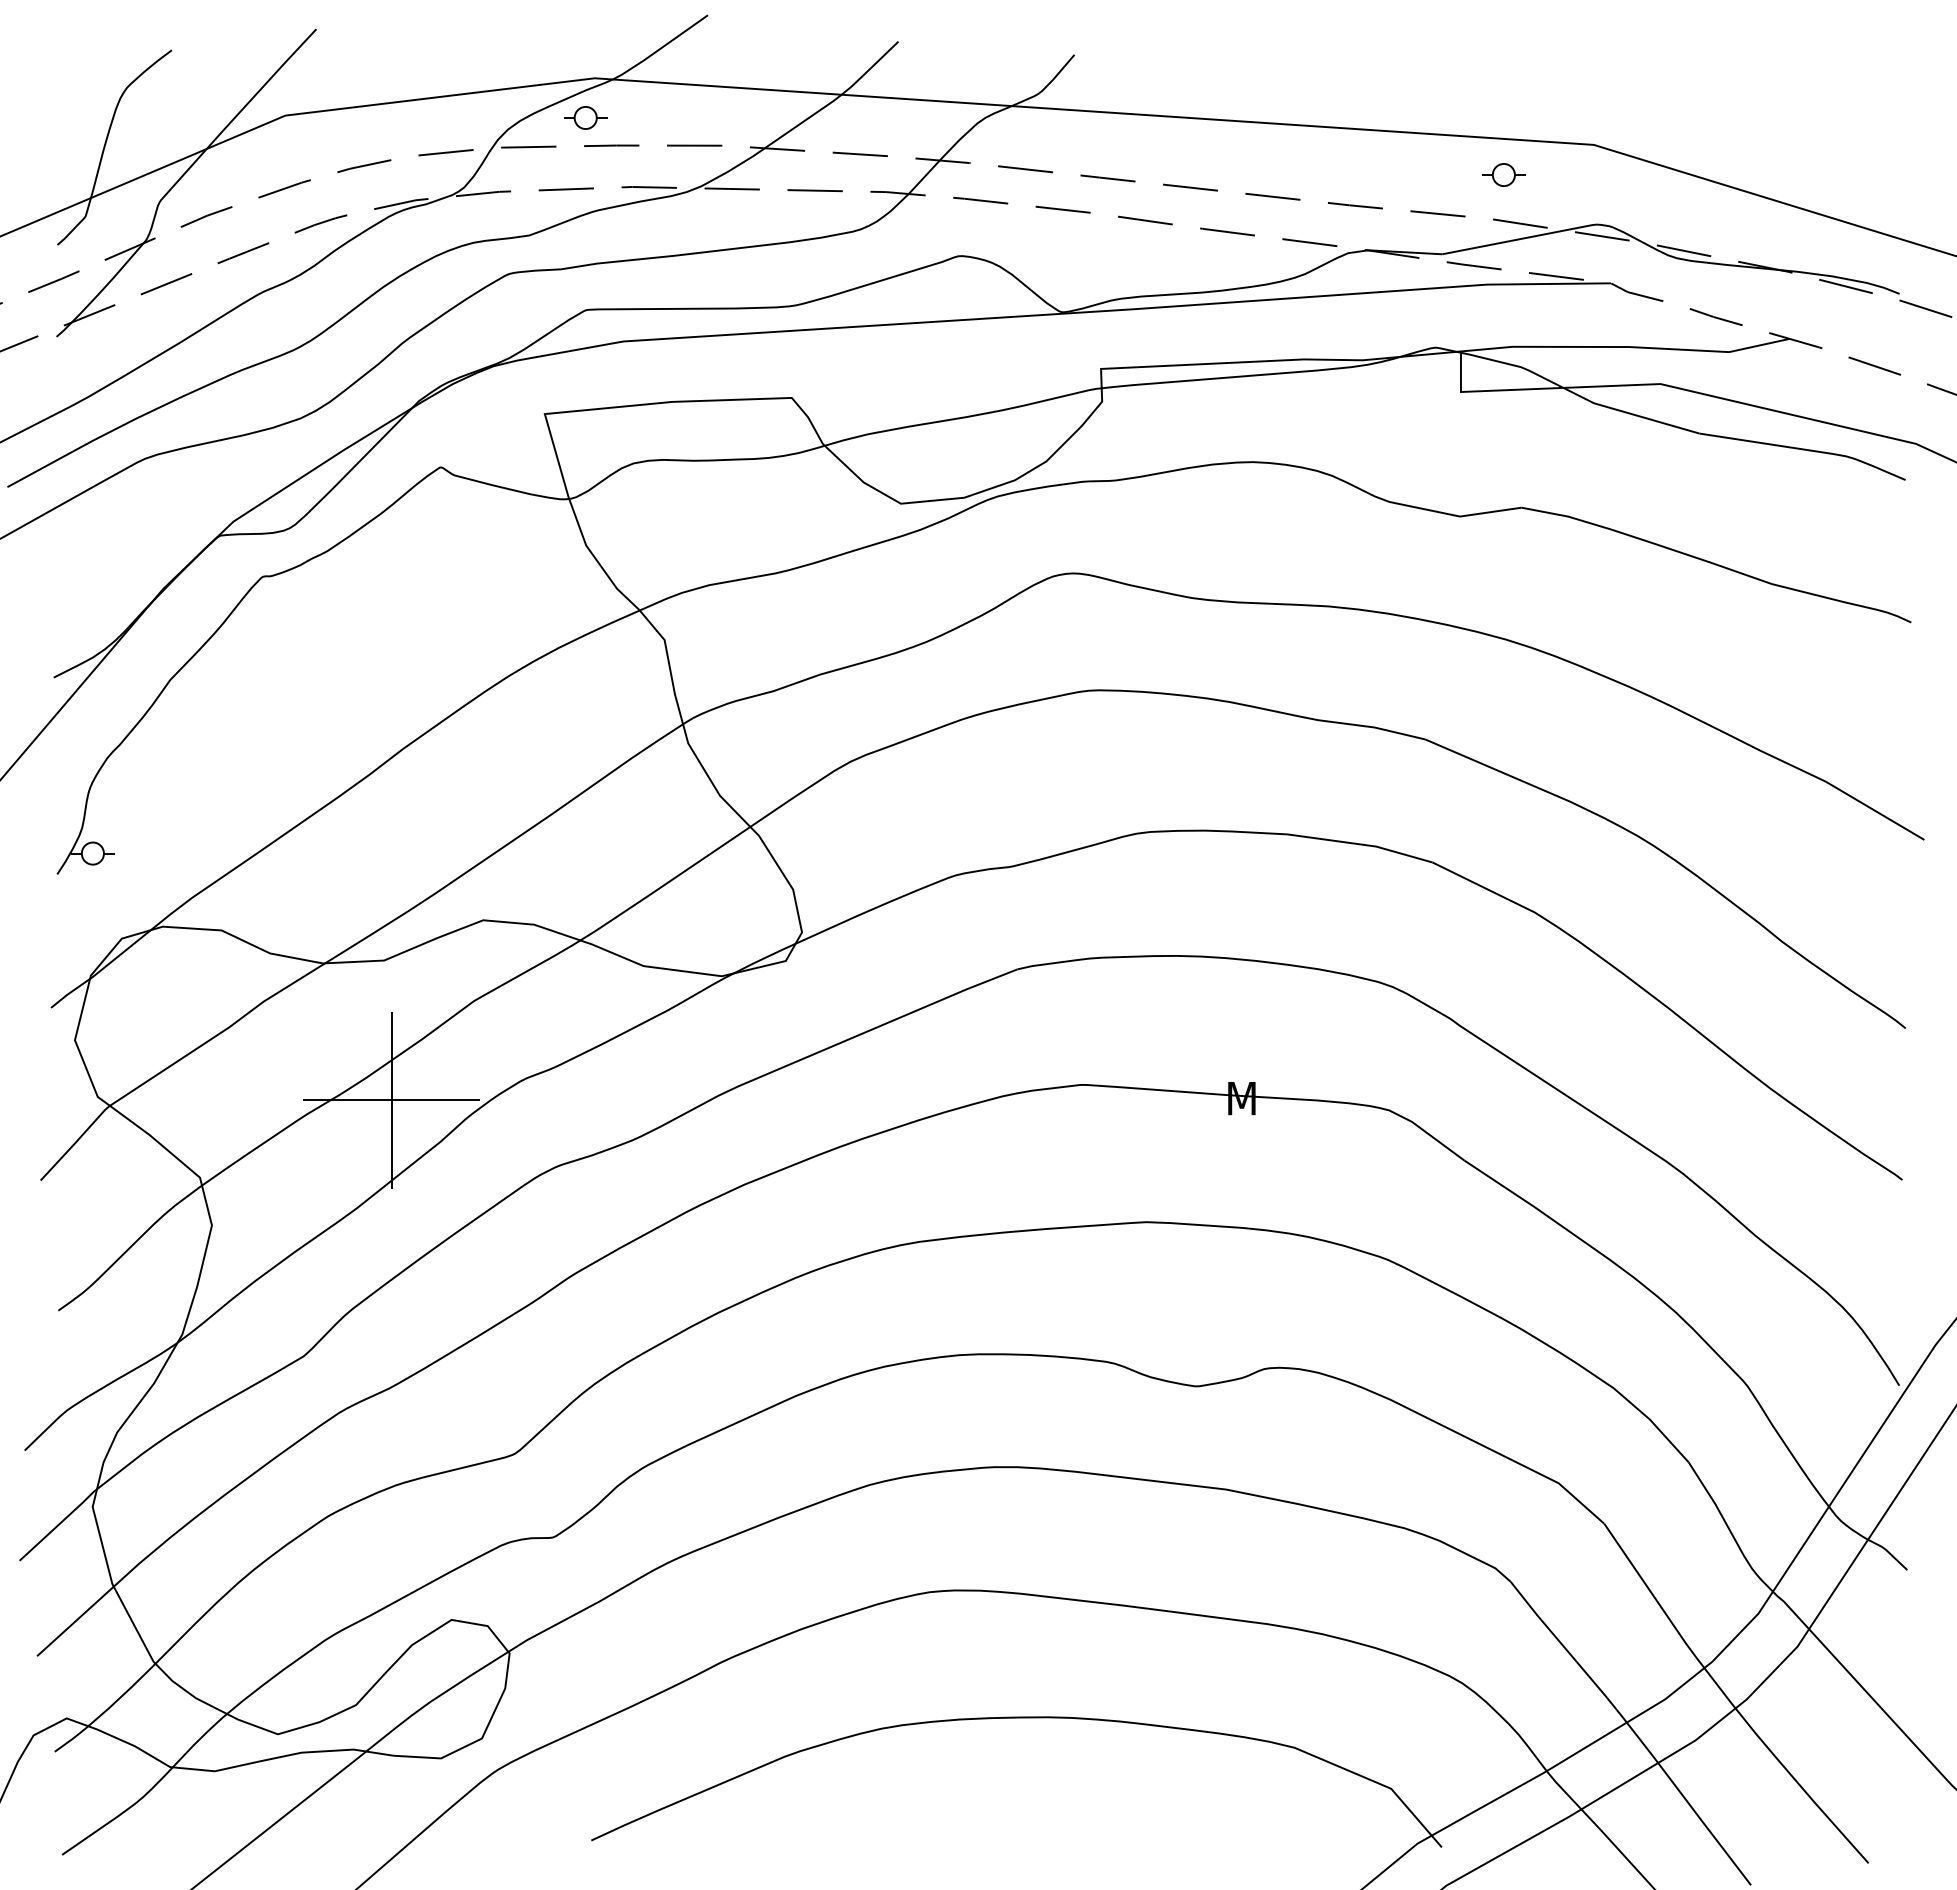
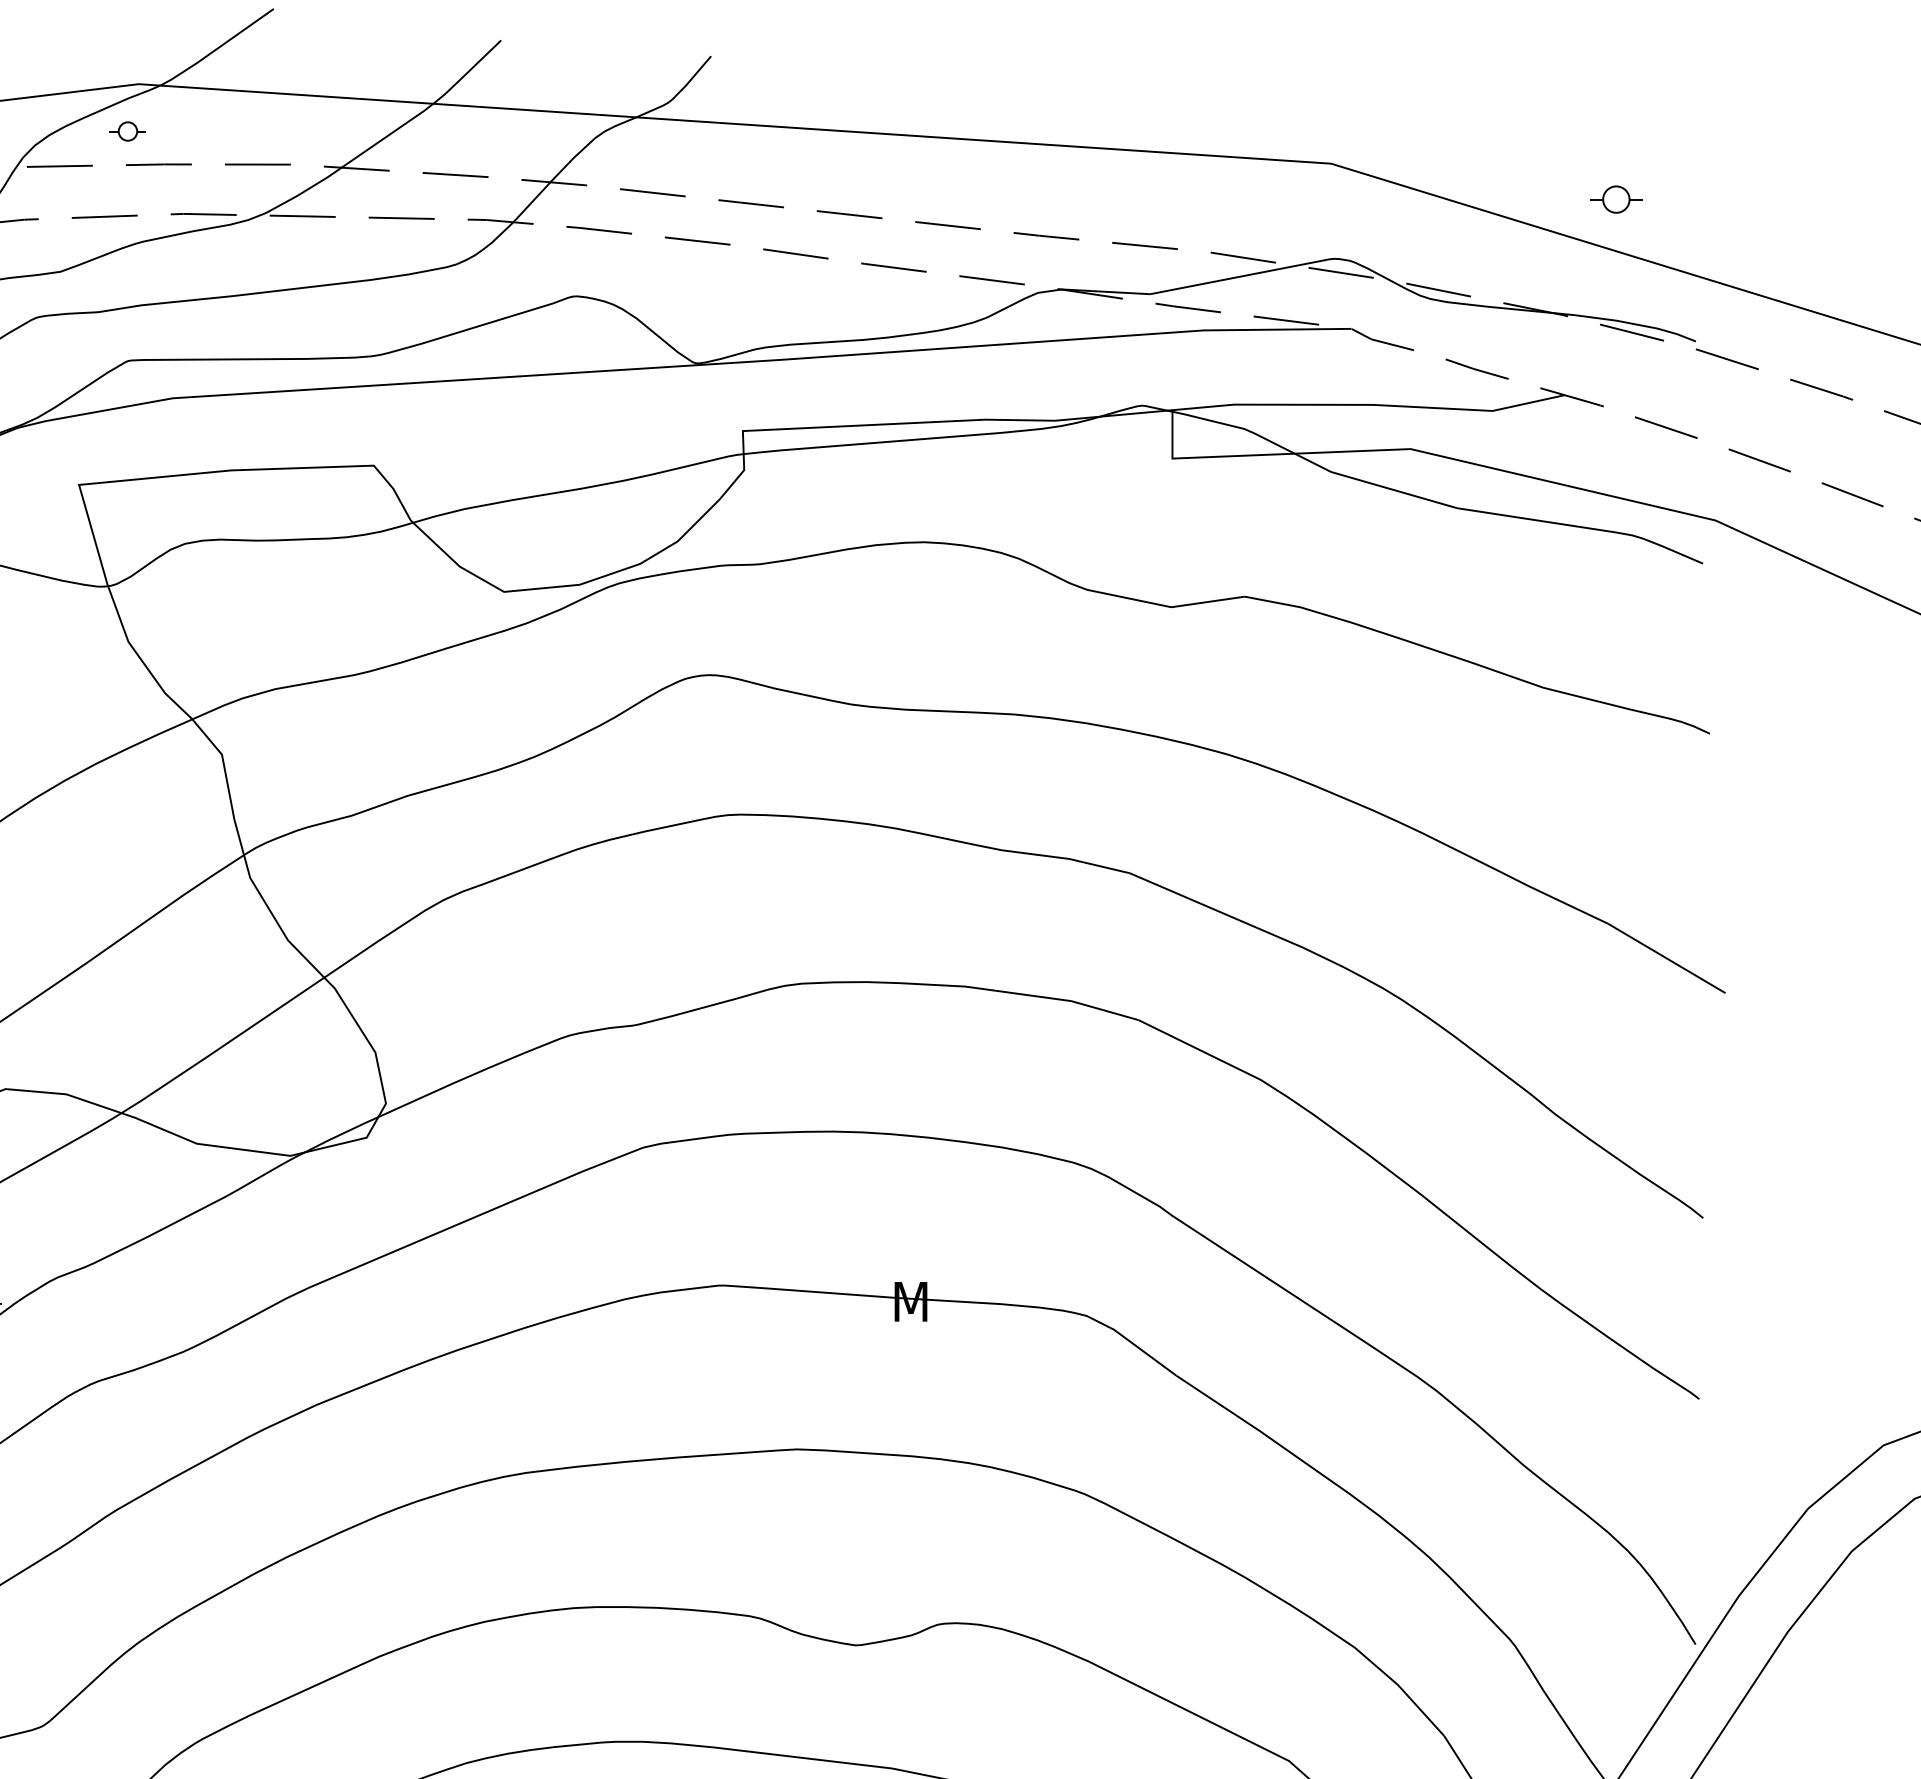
part: (585, 117) -> (127, 130), size x0.7
part: (1503, 174) -> (1615, 198), moved

